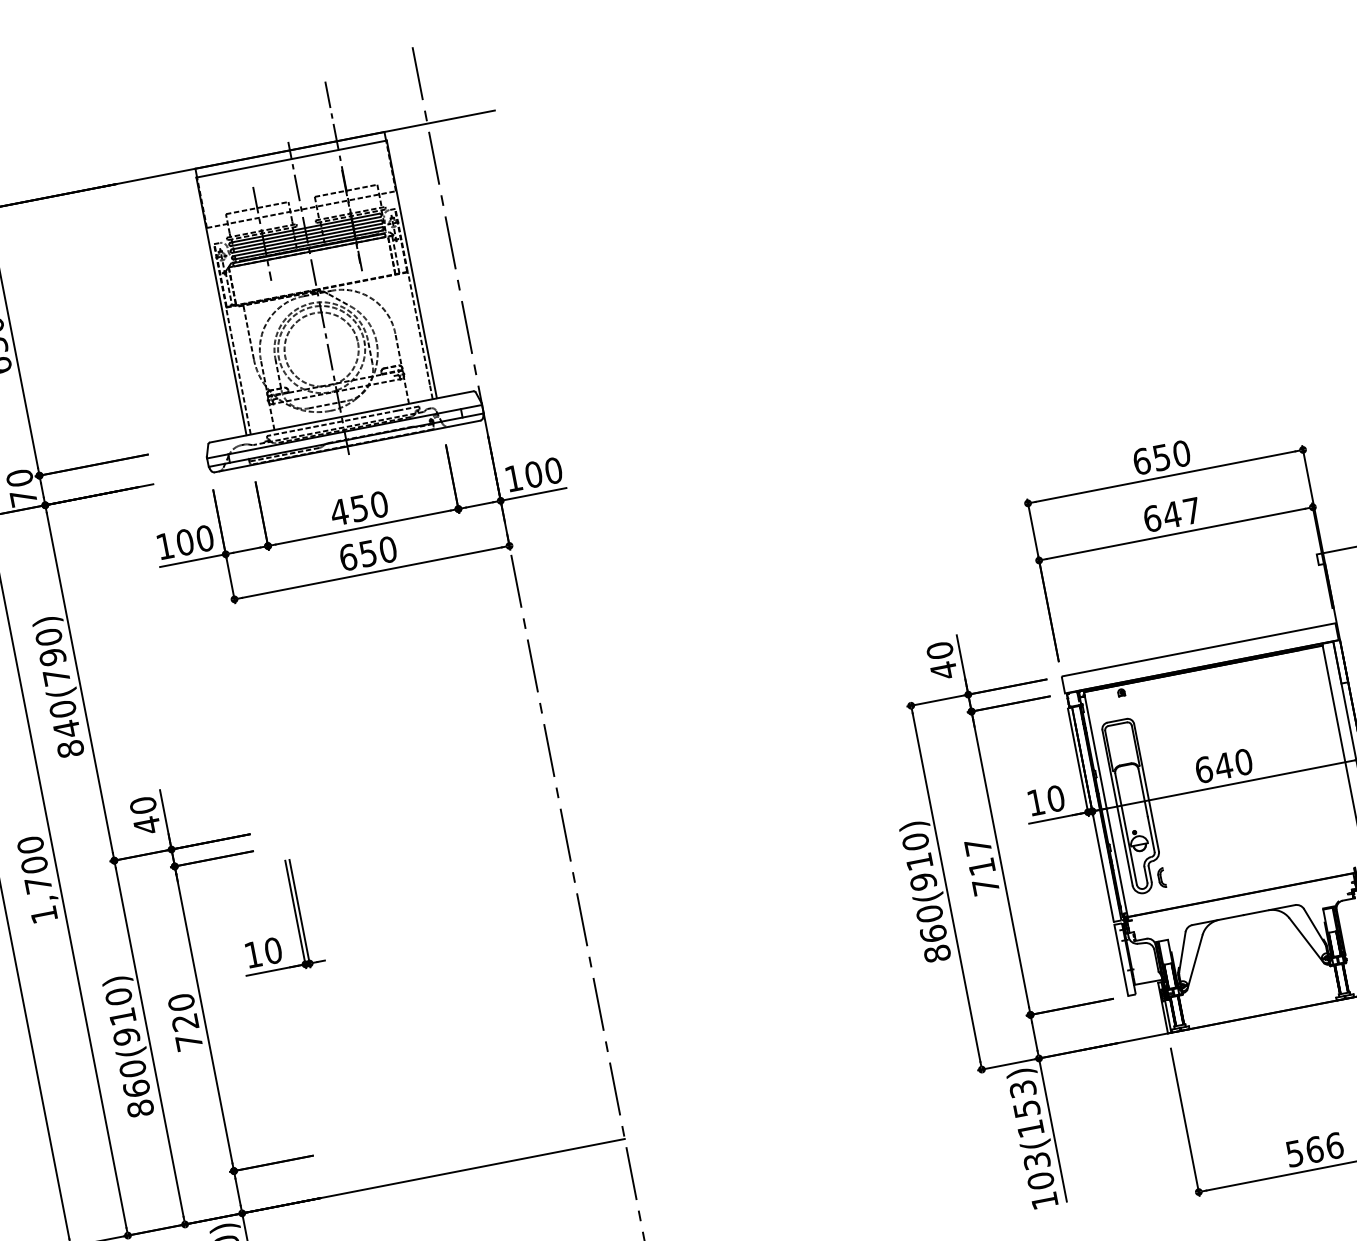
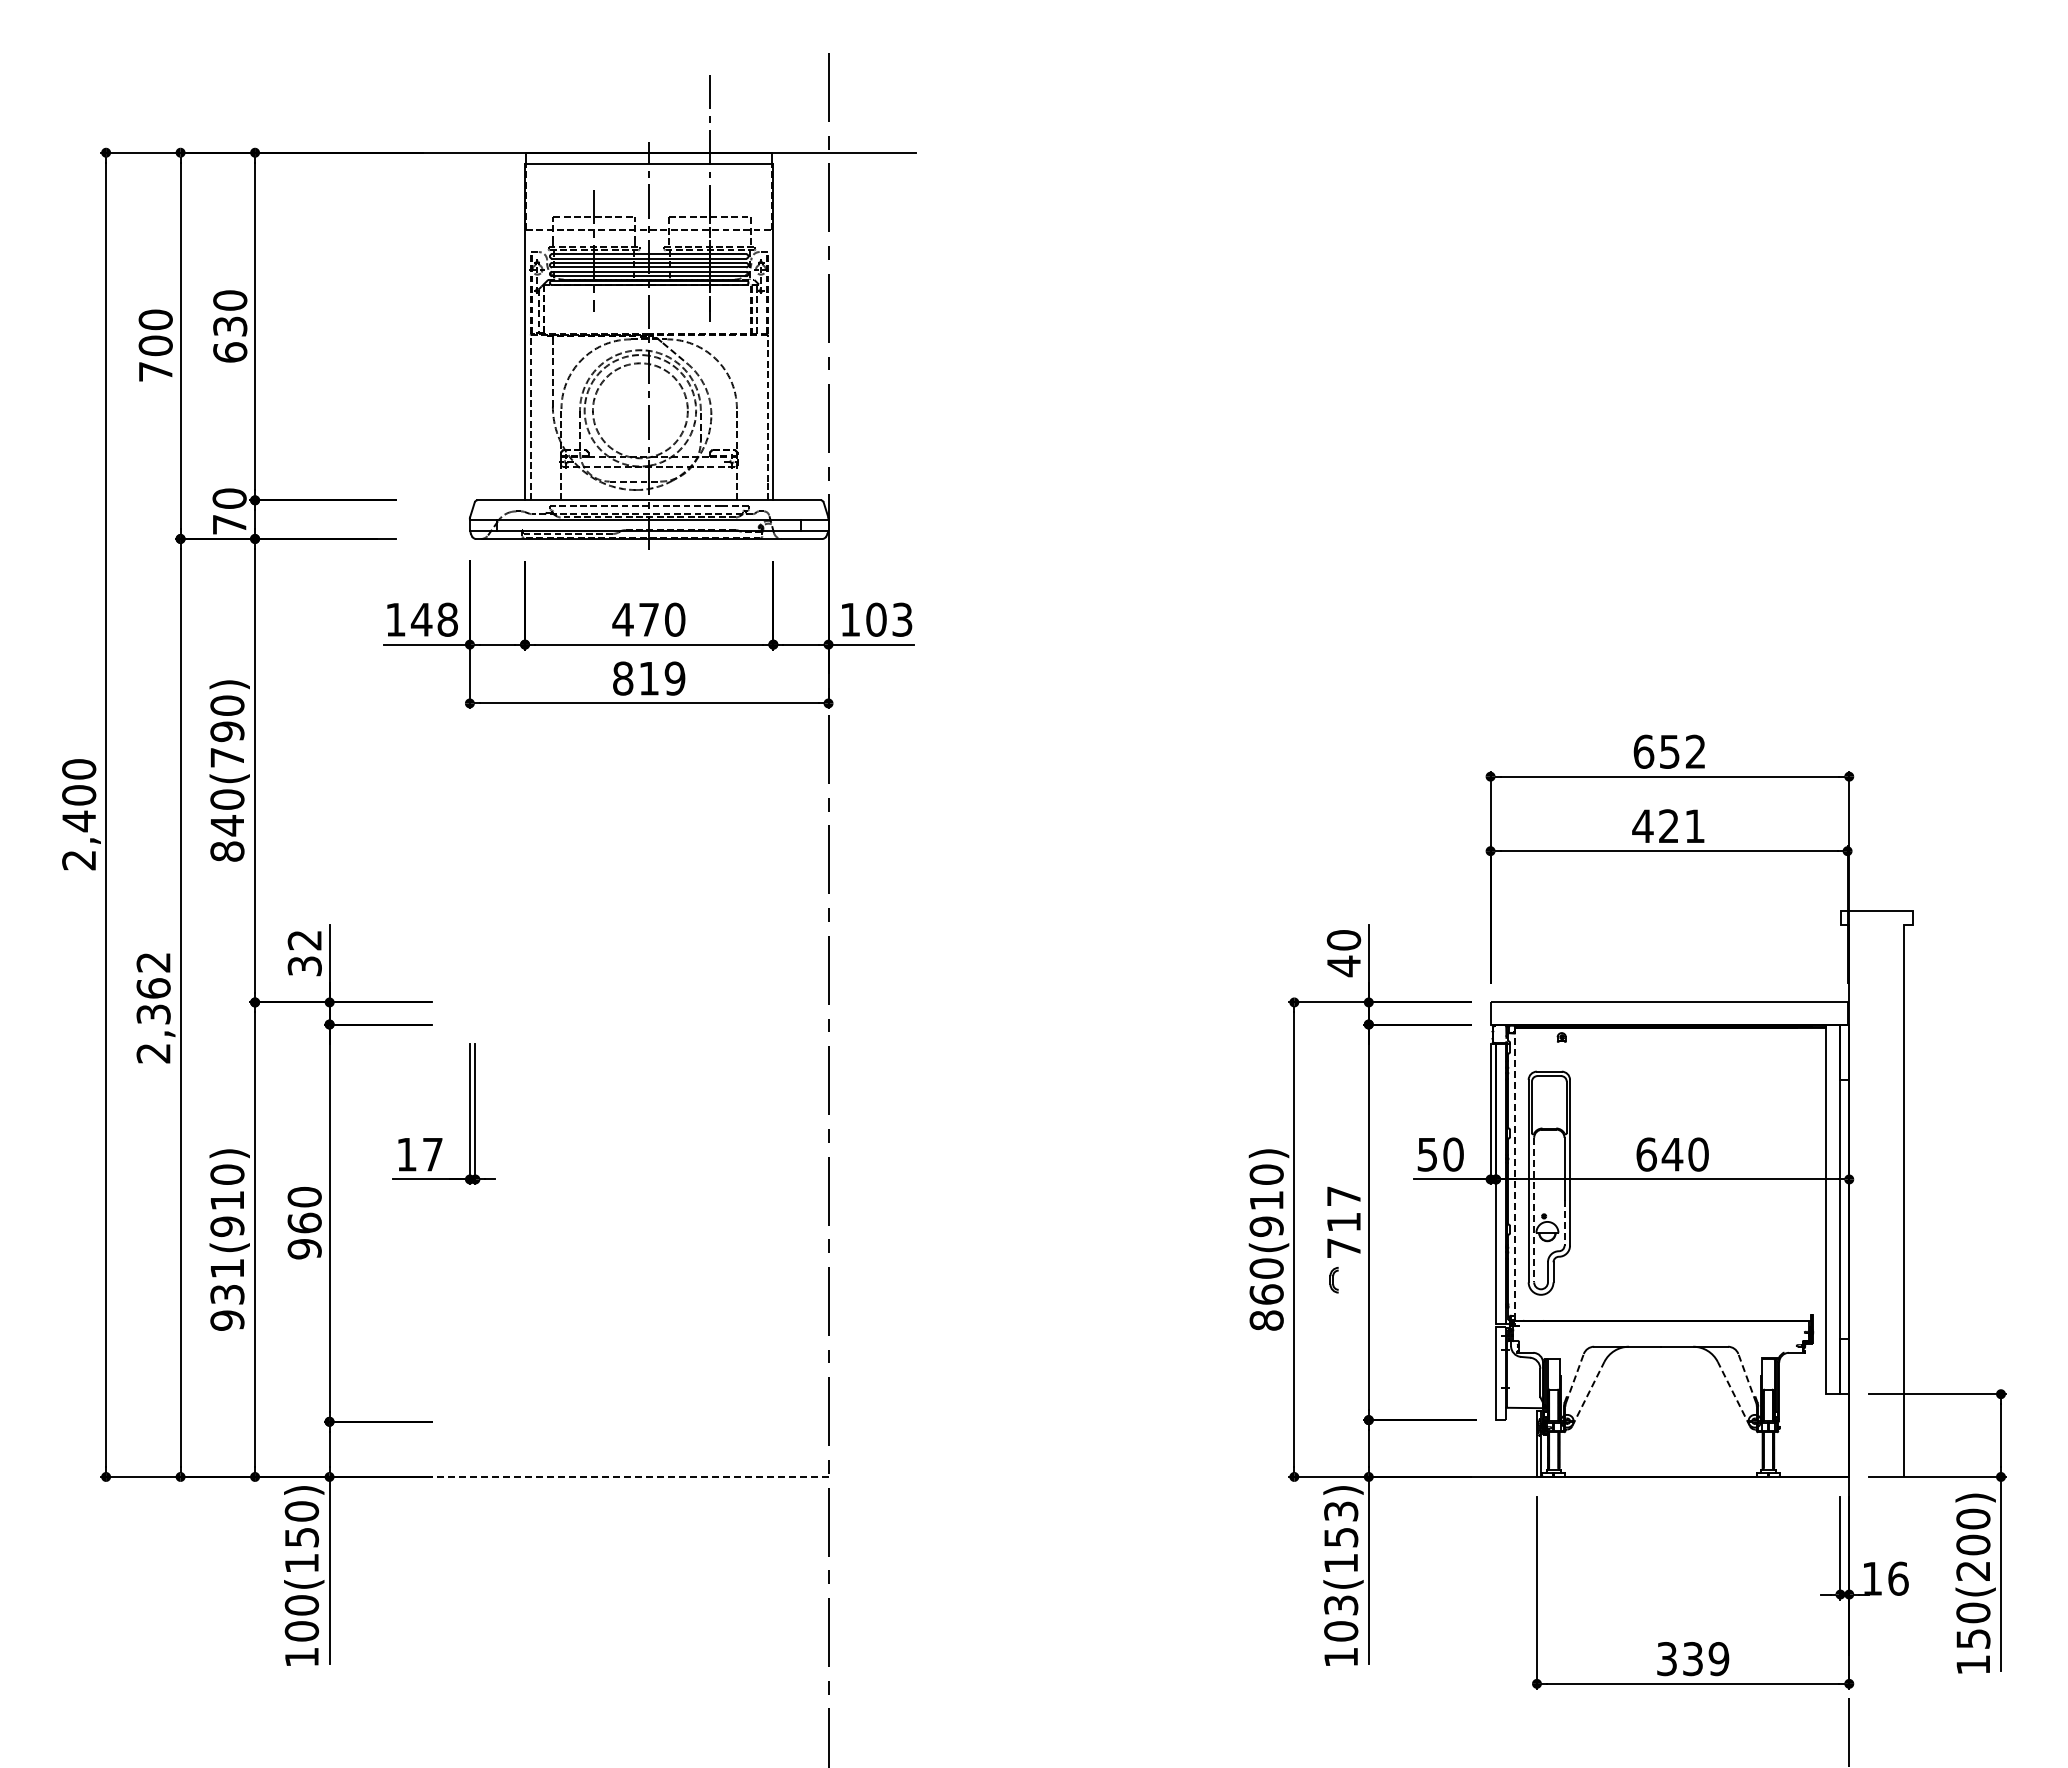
text: (1181, 453) -> (1695, 751), 650 -> 652
text: (553, 470) -> (902, 619), 100 -> 103
text: (358, 508) -> (648, 619), 450 -> 470
text: (1171, 515) -> (1668, 826), 647 -> 421
text: (194, 540) -> (434, 619), 100 -> 148
text: (368, 553) -> (649, 678), 650 -> 819
text: (1035, 802) -> (1426, 1154), 10 -> 50
line: (1105, 804) -> (1514, 1173), solid -> dashed
text: (144, 815) -> (304, 953), 40 -> 32
line: (1126, 829) -> (1534, 1210), solid -> dashed
line: (1151, 834) -> (1564, 1222), solid -> dashed
part: (1161, 878) -> (1333, 1280), moved
text: (37, 879) -> (153, 1007), 1,700 -> 2,362
line: (1314, 926) -> (1747, 1378), solid -> dashed
line: (1306, 940) -> (1733, 1393), solid -> dashed
text: (273, 950) -> (432, 1154), 10 -> 17
line: (1182, 952) -> (1574, 1378), solid -> dashed
line: (1195, 961) -> (1588, 1393), solid -> dashed
text: (187, 1031) -> (304, 1235), 720 -> 960
text: (136, 1088) -> (227, 1294), 860(910) -> 931(910)
text: (1315, 1150) -> (1693, 1659), 566 -> 339
line: (462, 1170) -> (616, 1476), solid -> dashed

